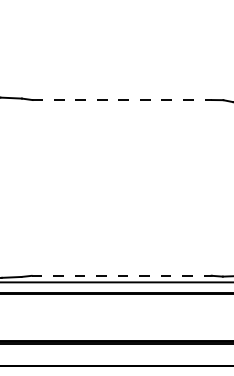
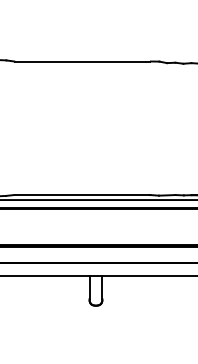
line: (123, 100) -> (83, 61), dashed -> solid
line: (122, 276) -> (82, 195), dashed -> solid

